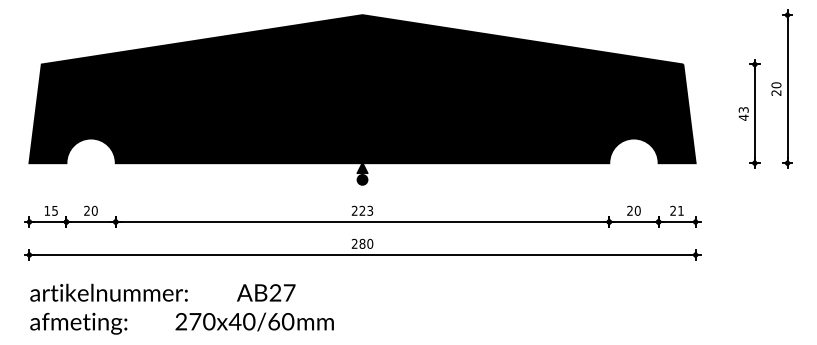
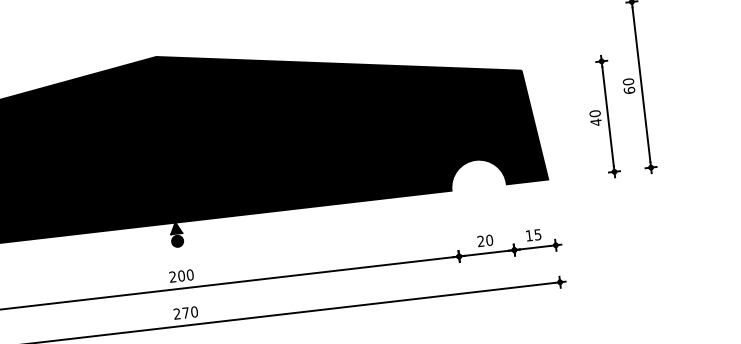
text: (776, 92) -> (629, 89), 20 -> 60
text: (743, 109) -> (594, 113), 43 -> 40
text: (366, 210) -> (186, 275), 223 -> 200
text: (676, 210) -> (532, 234), 21 -> 15
text: (362, 243) -> (185, 312), 280 -> 270

